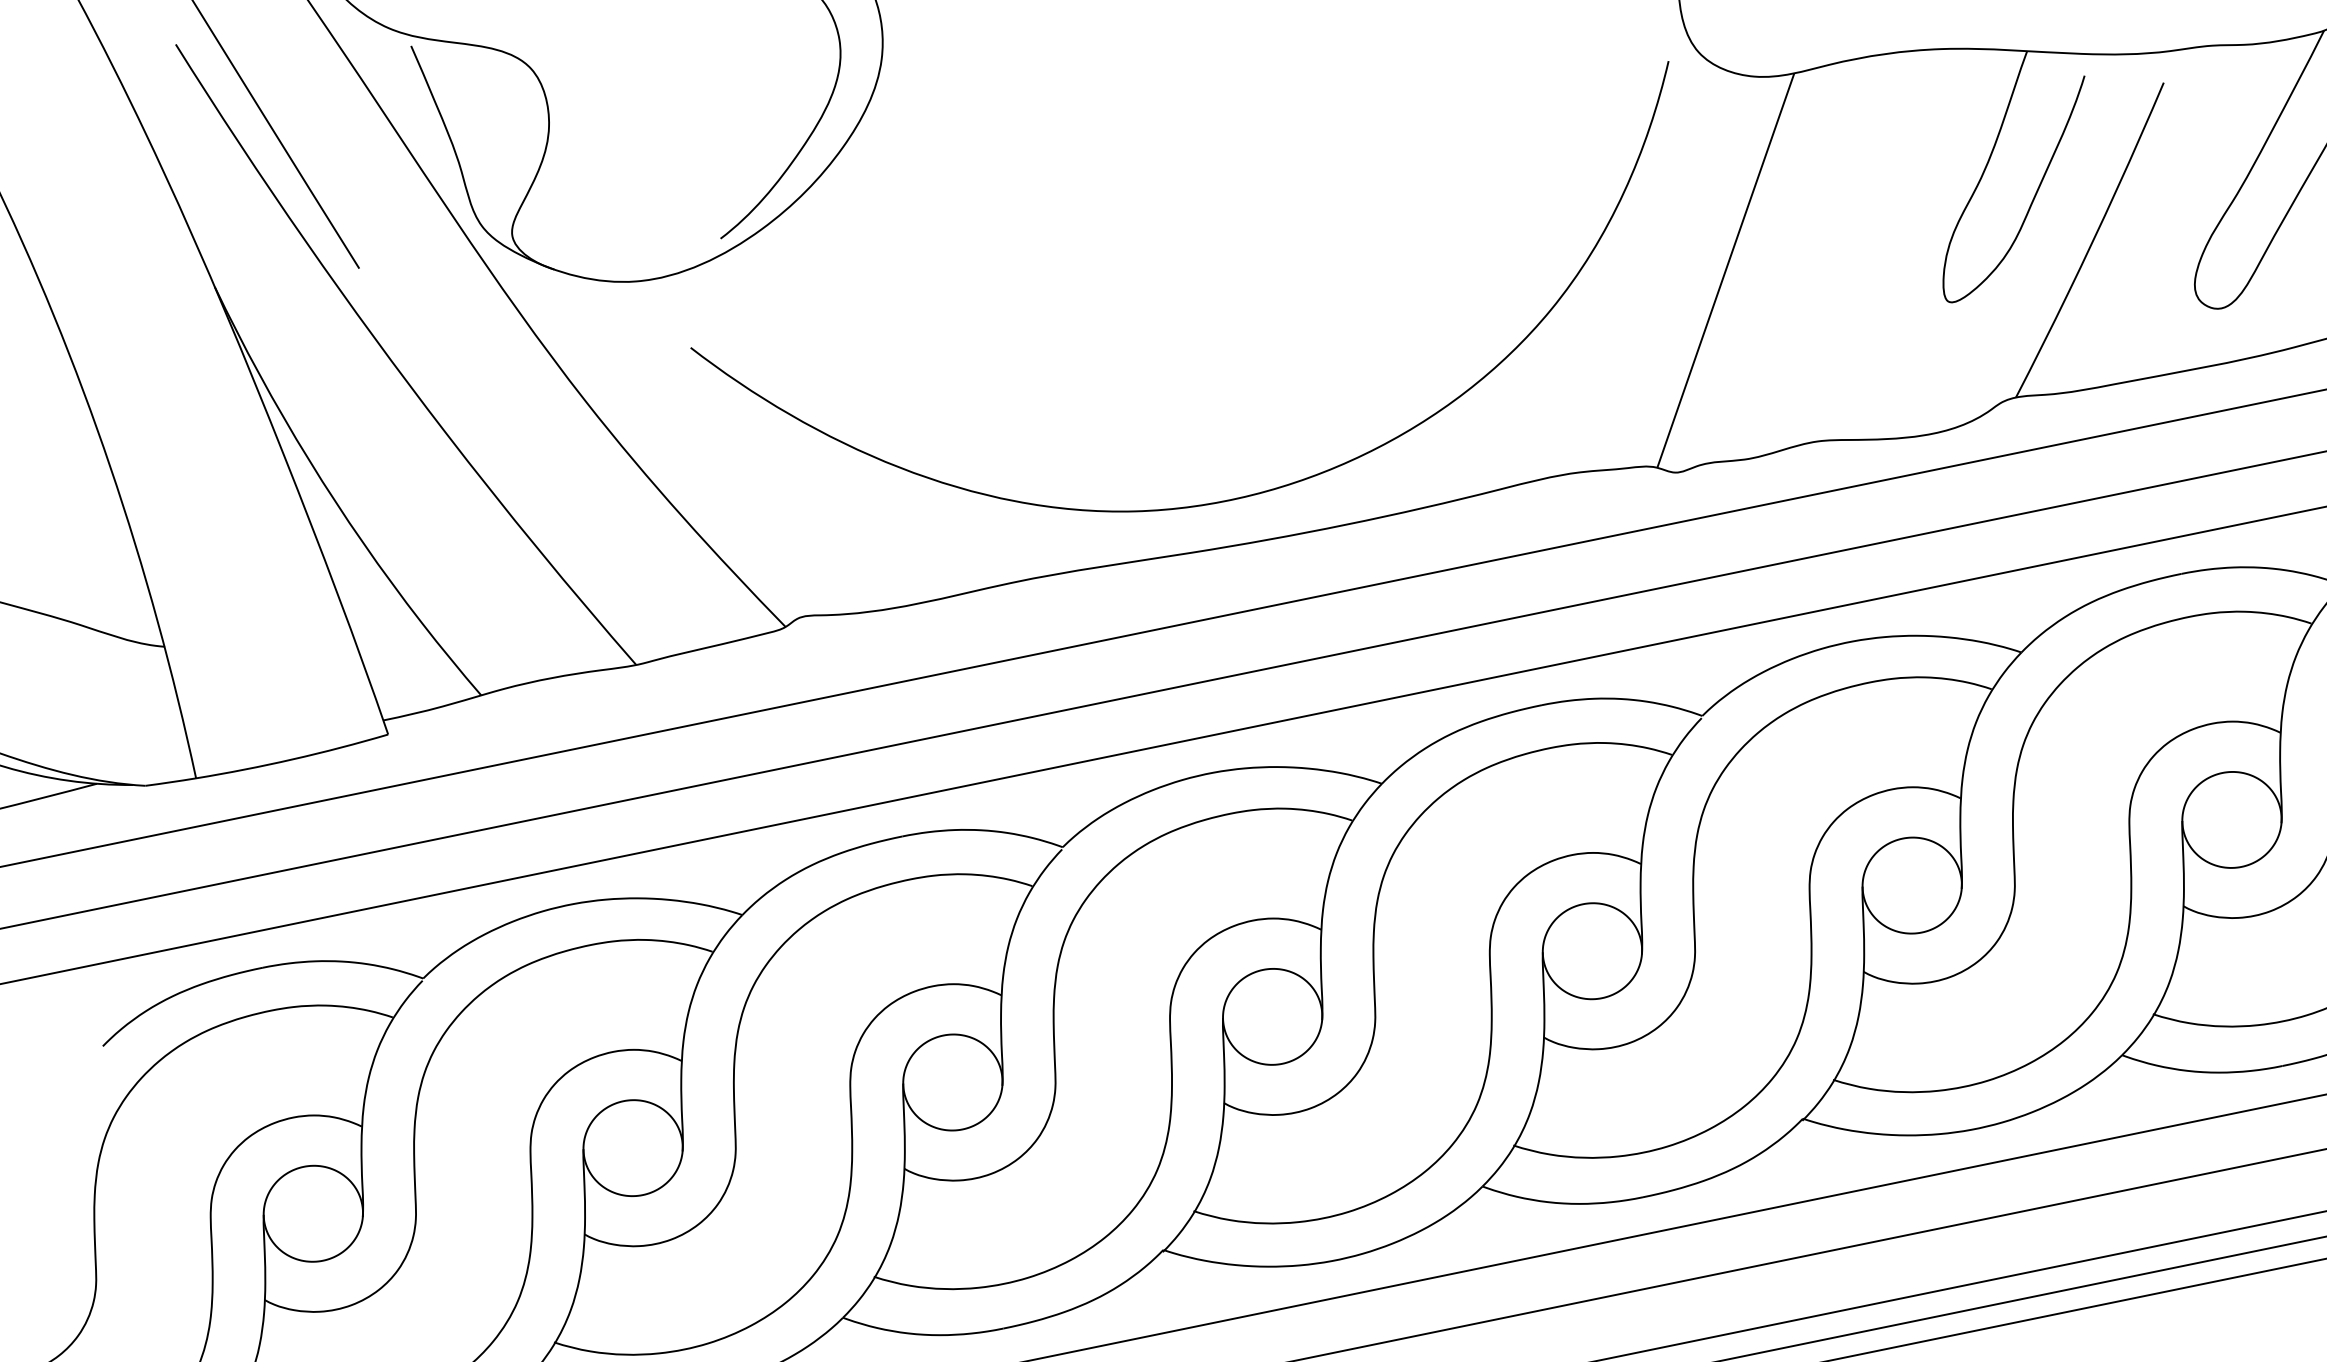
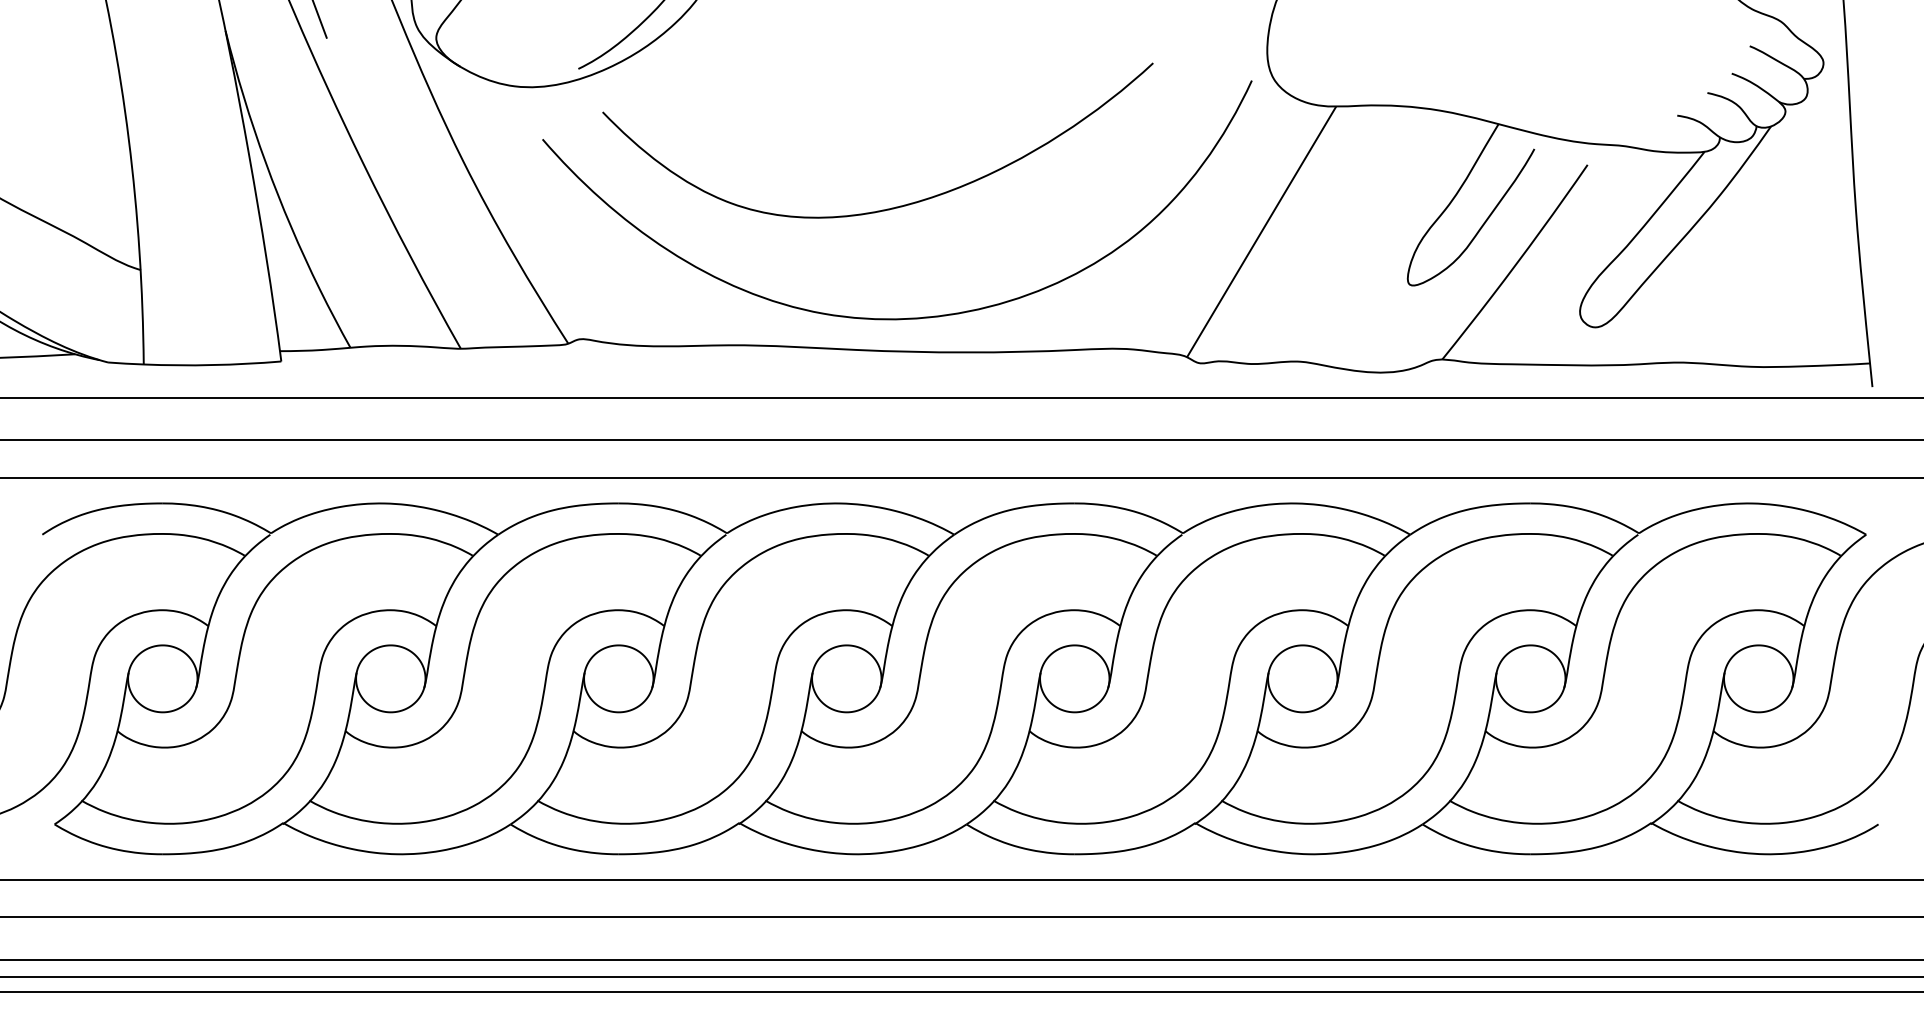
curve: (1199, 342) -> (891, 207), added

